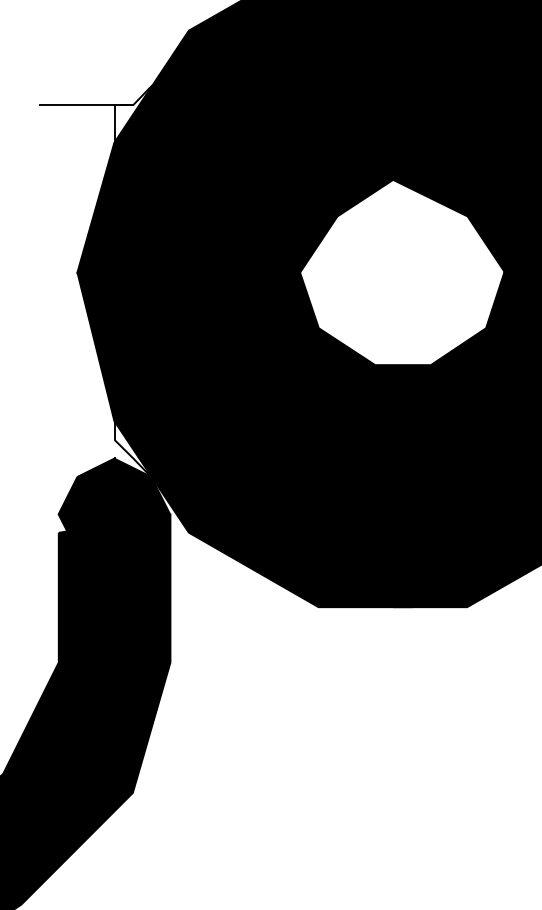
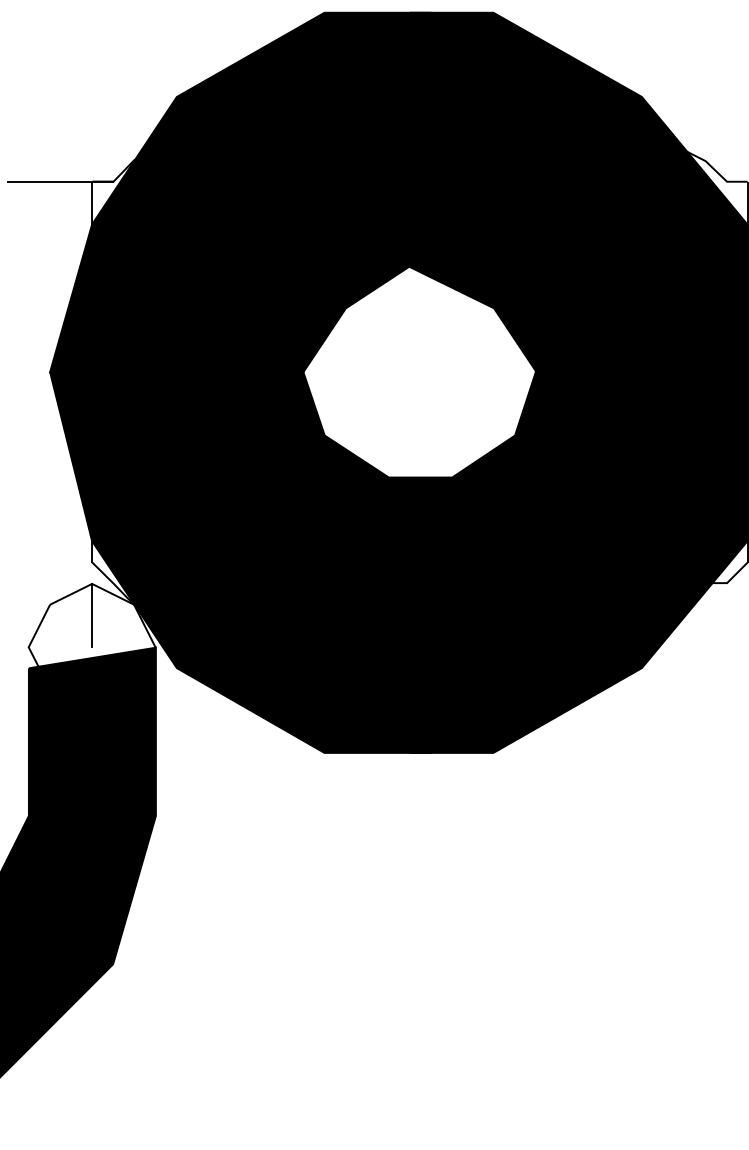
fill: (113, 513) -> (91, 646), removed

